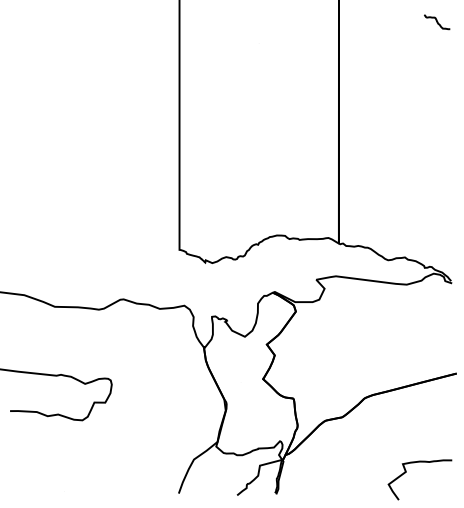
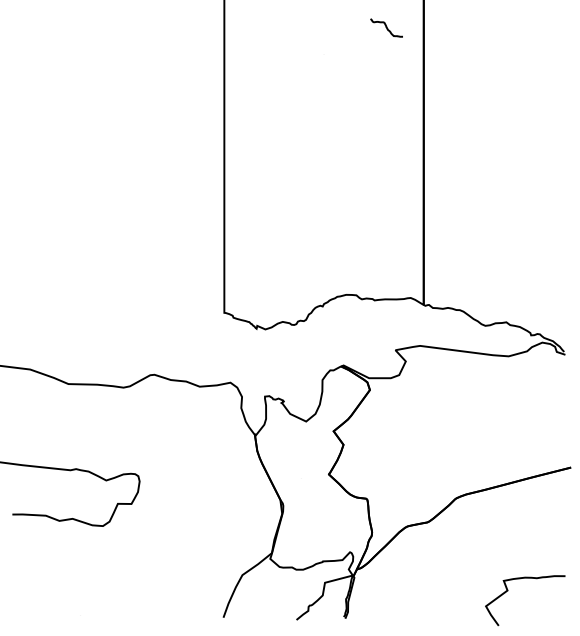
curve: (437, 21) -> (386, 27), moved

